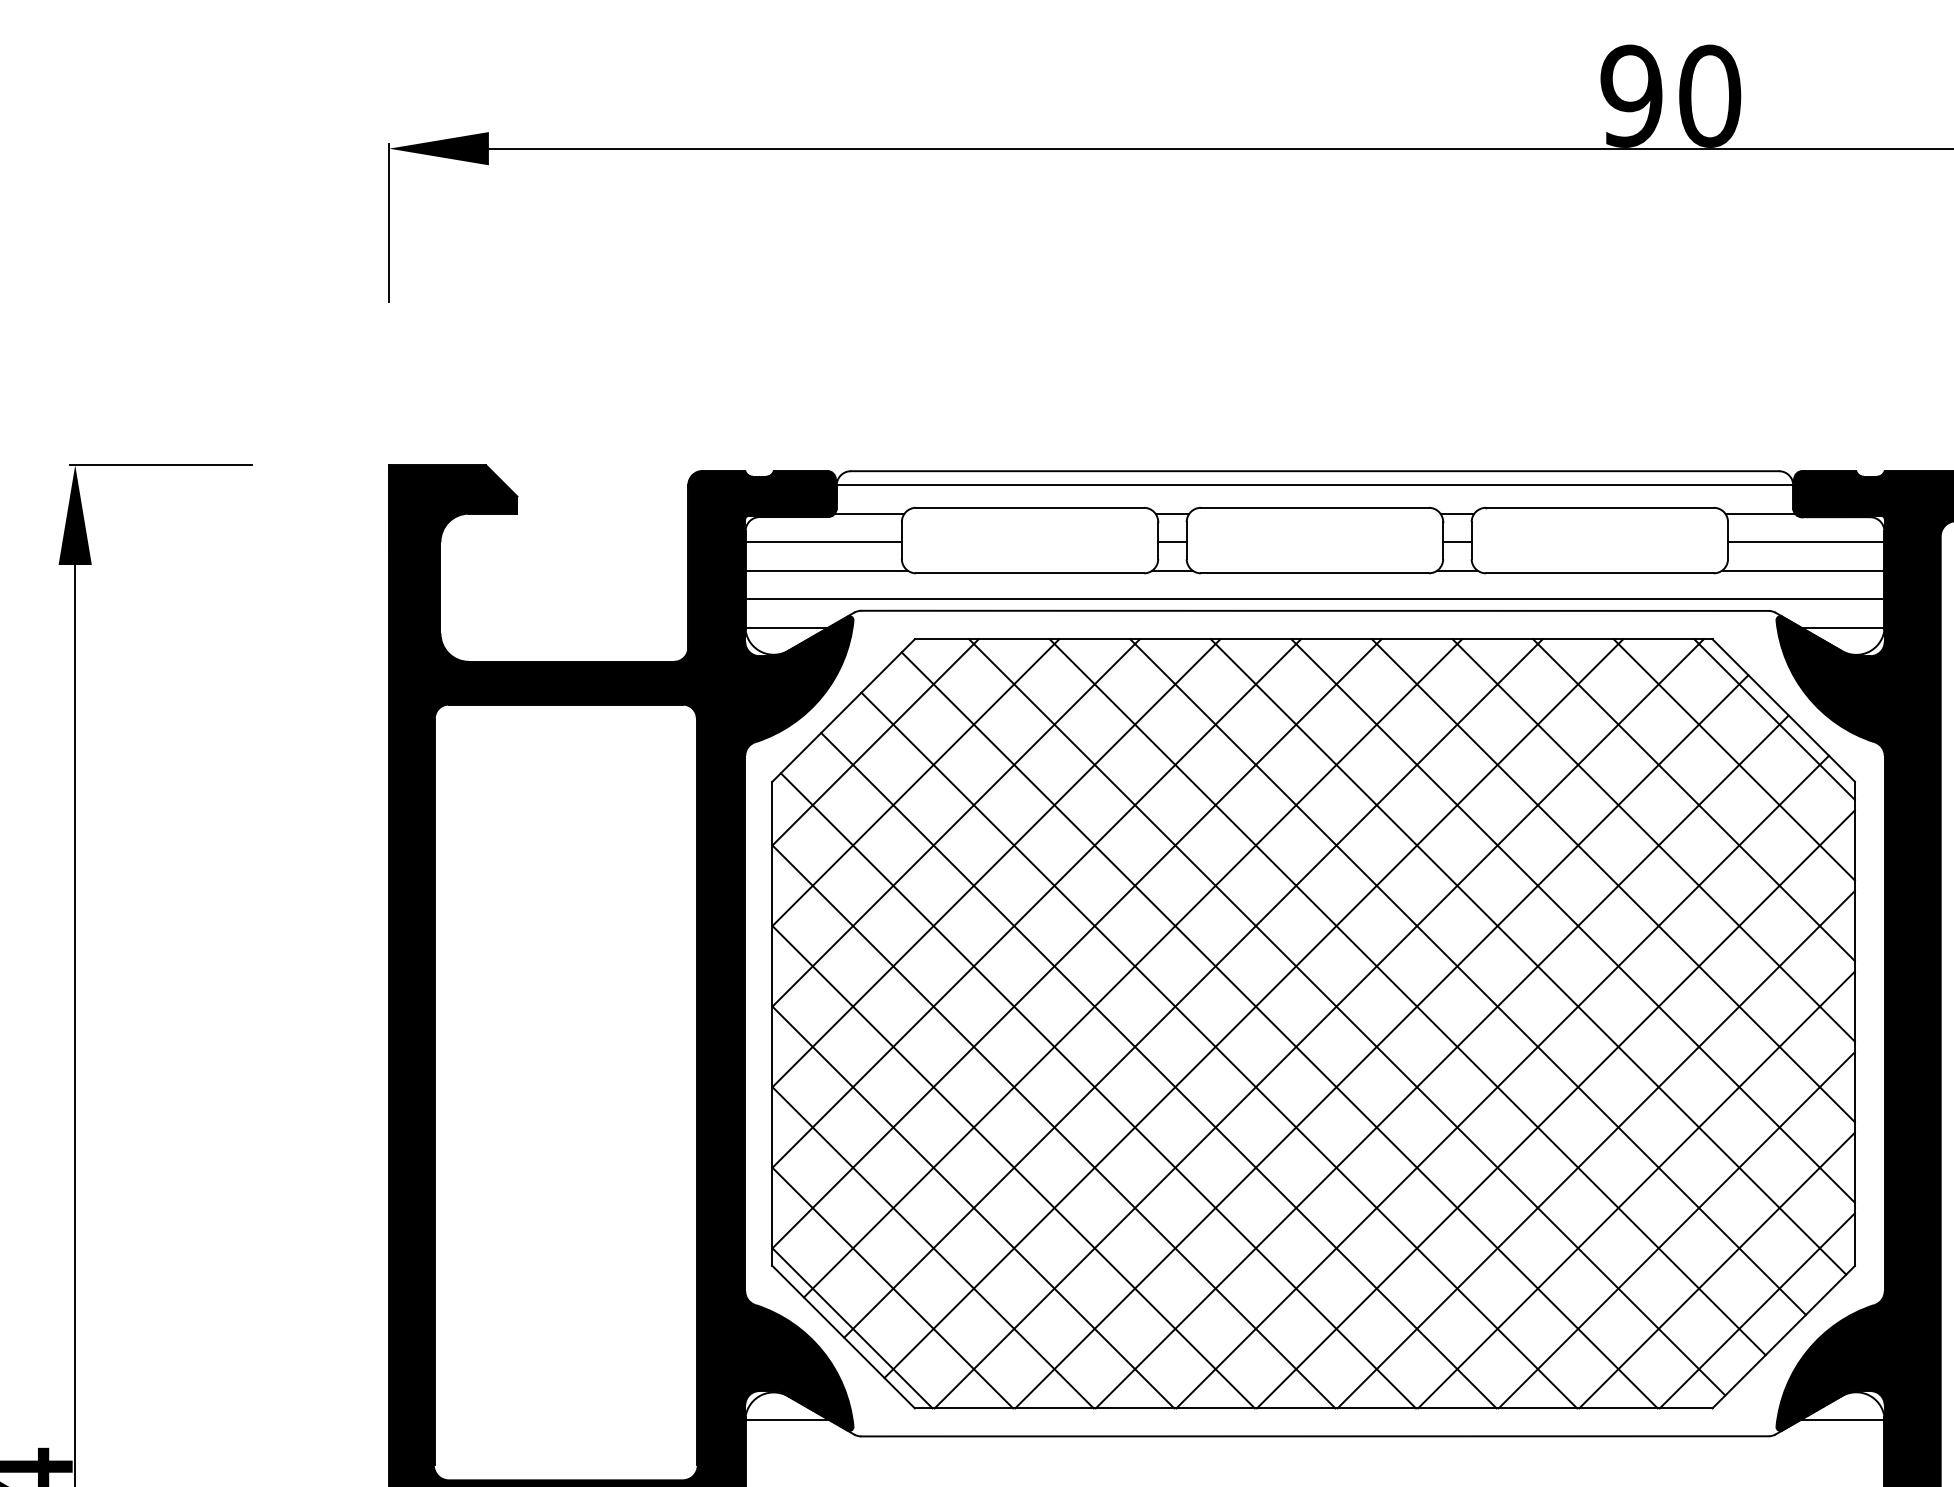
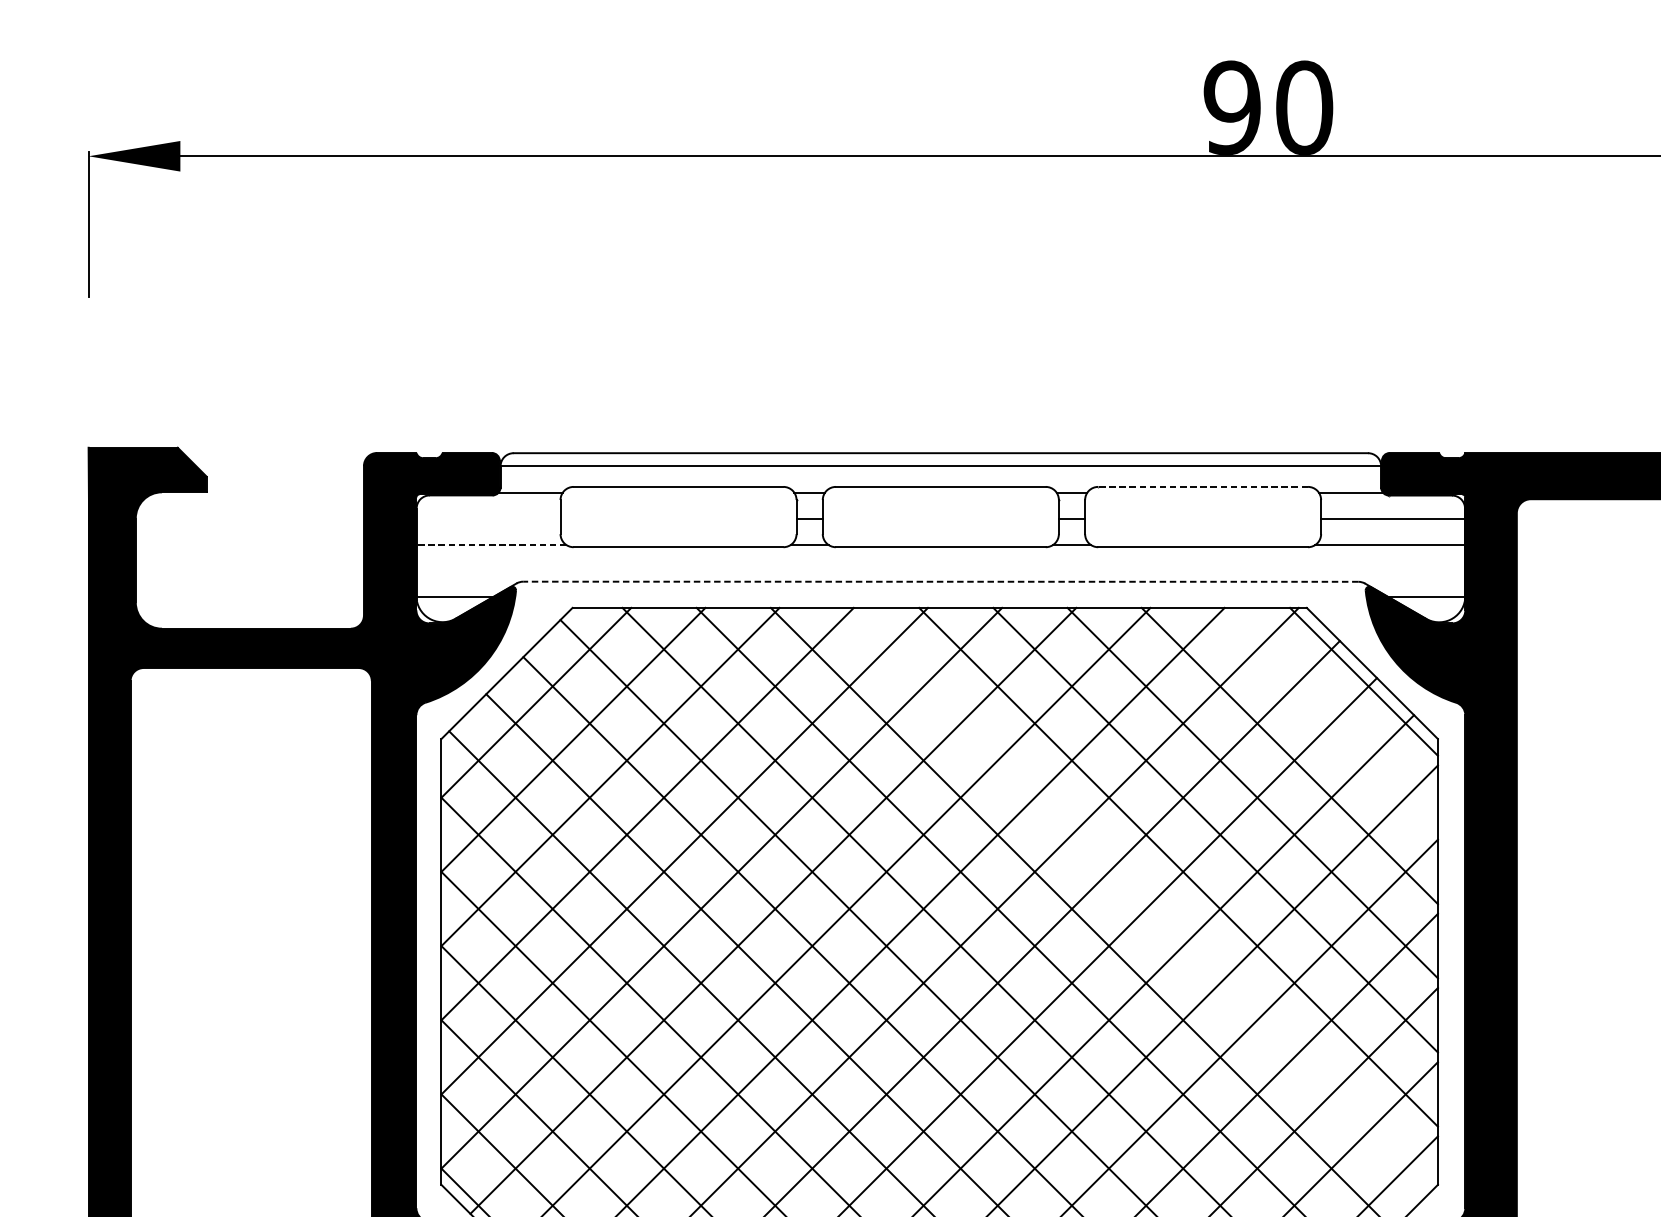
line: (1599, 507) -> (1202, 486), solid -> dashed
line: (823, 542) -> (488, 518), removed
line: (826, 570) -> (491, 544), solid -> dashed
line: (1314, 599) -> (940, 571), removed
line: (1314, 610) -> (940, 581), solid -> dashed
line: (1733, 759) -> (1326, 718), removed
line: (1528, 956) -> (1137, 899), removed

